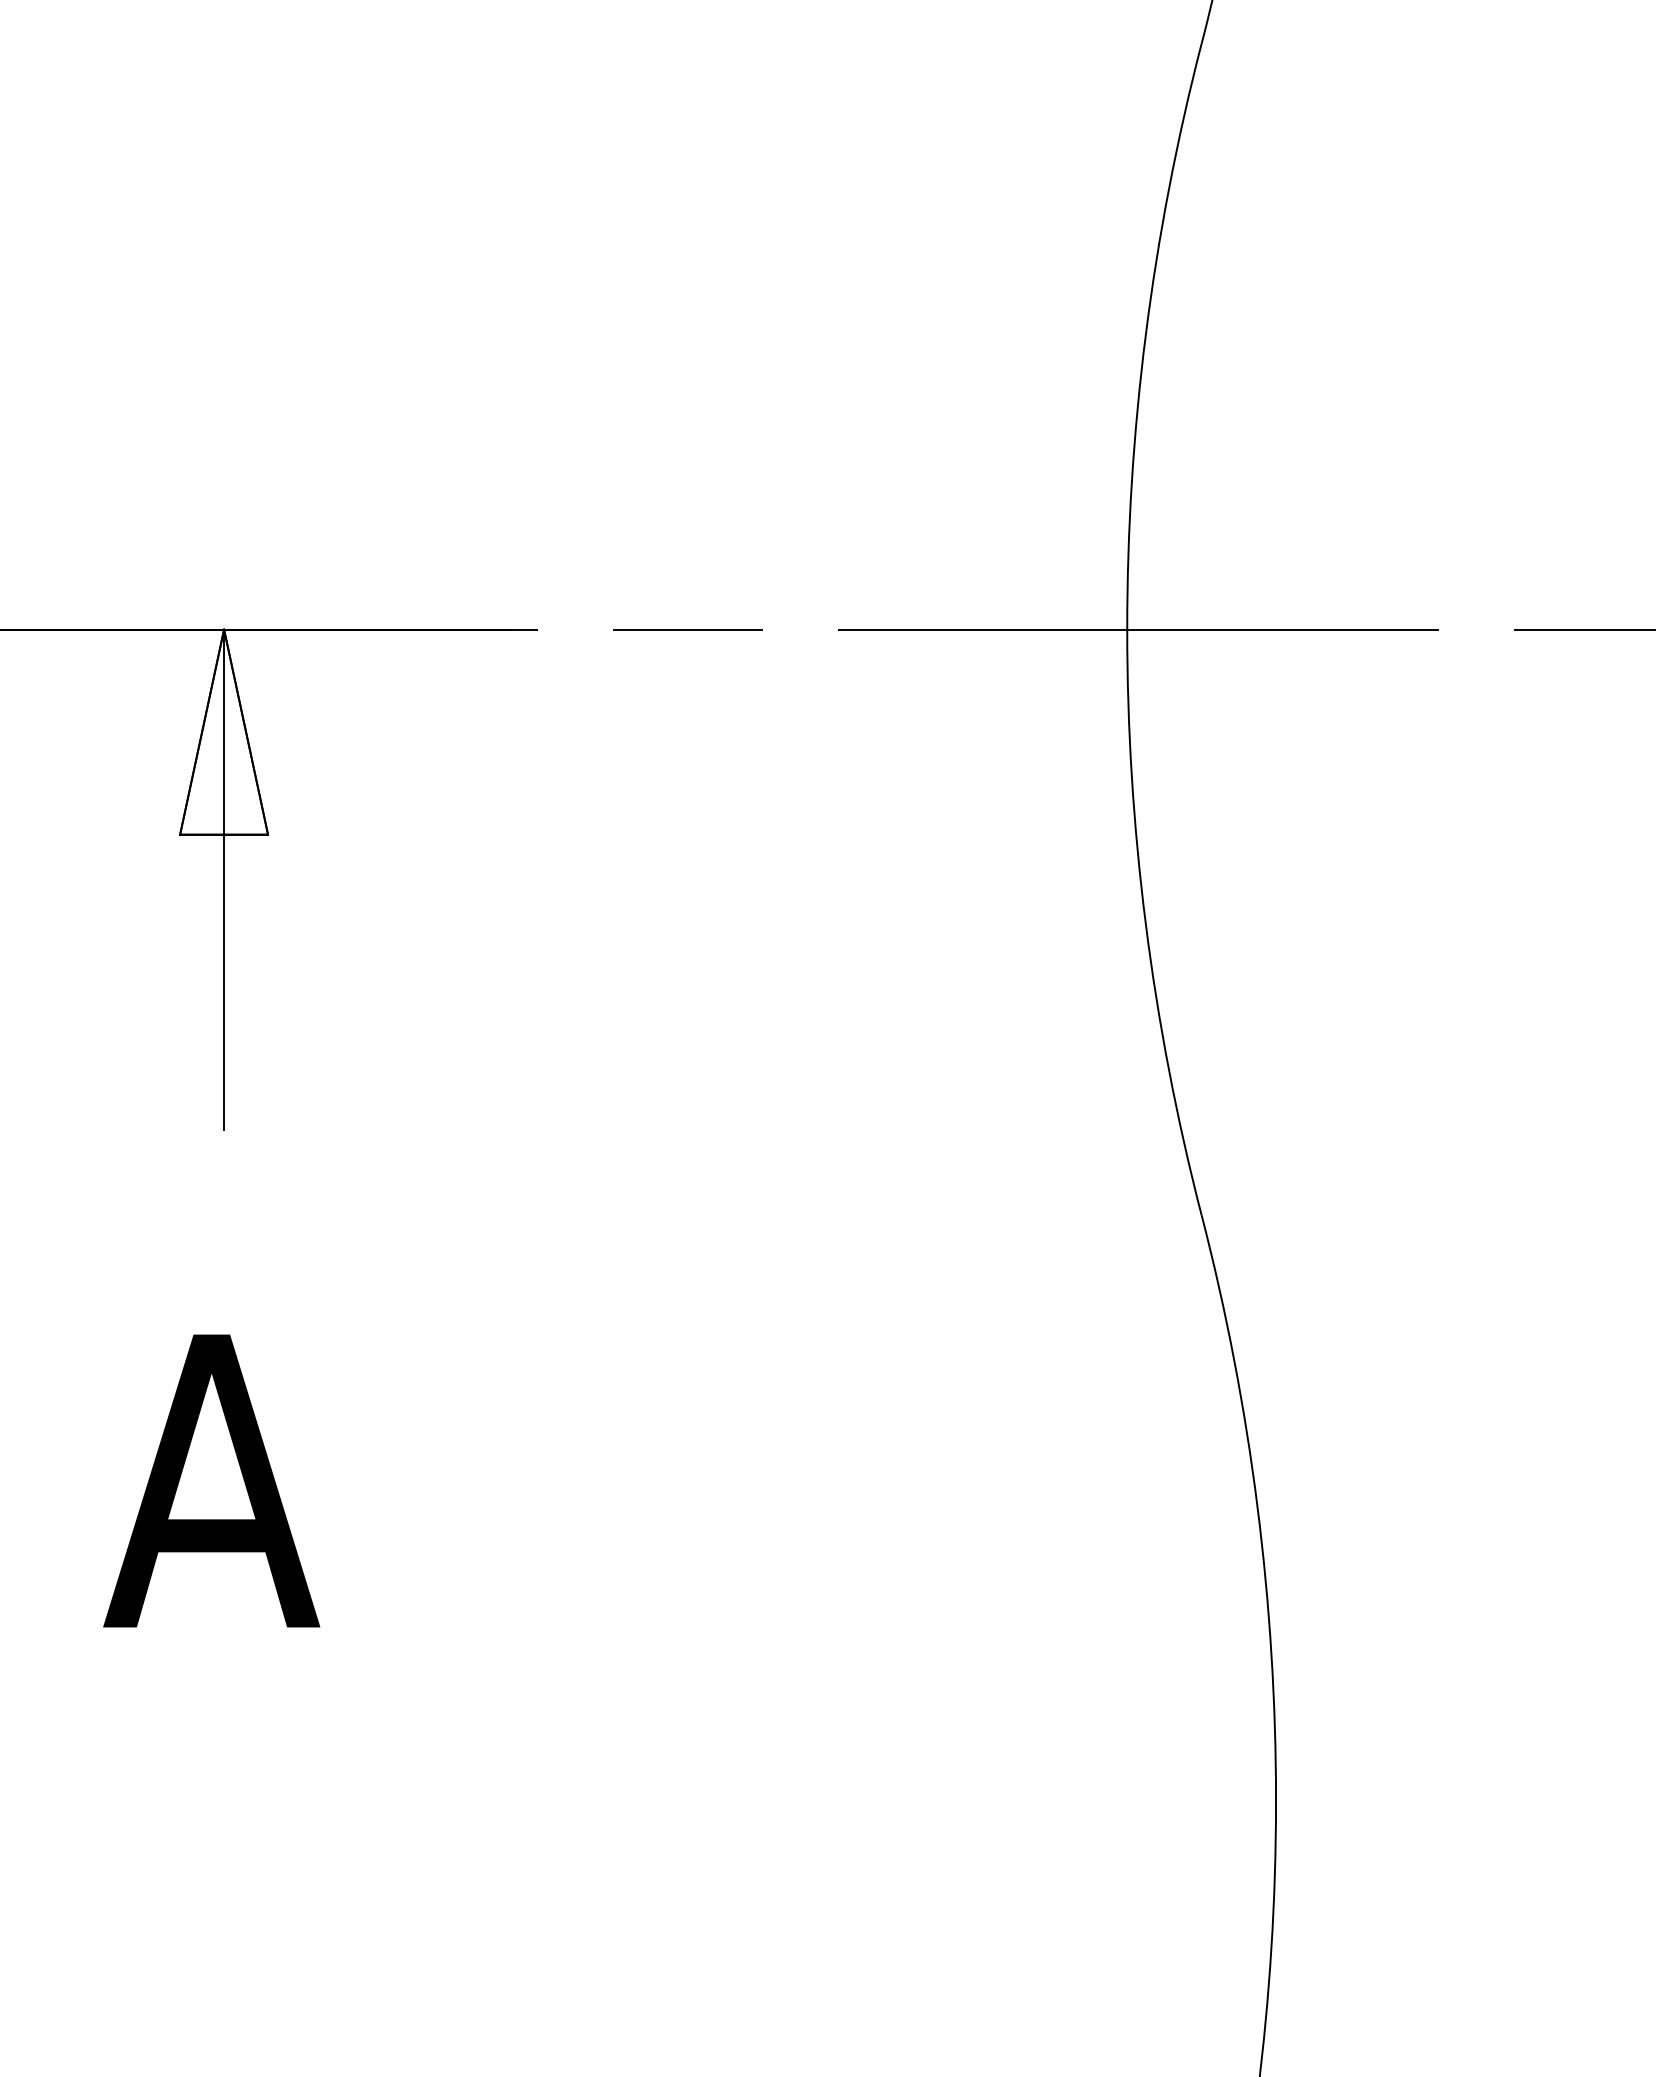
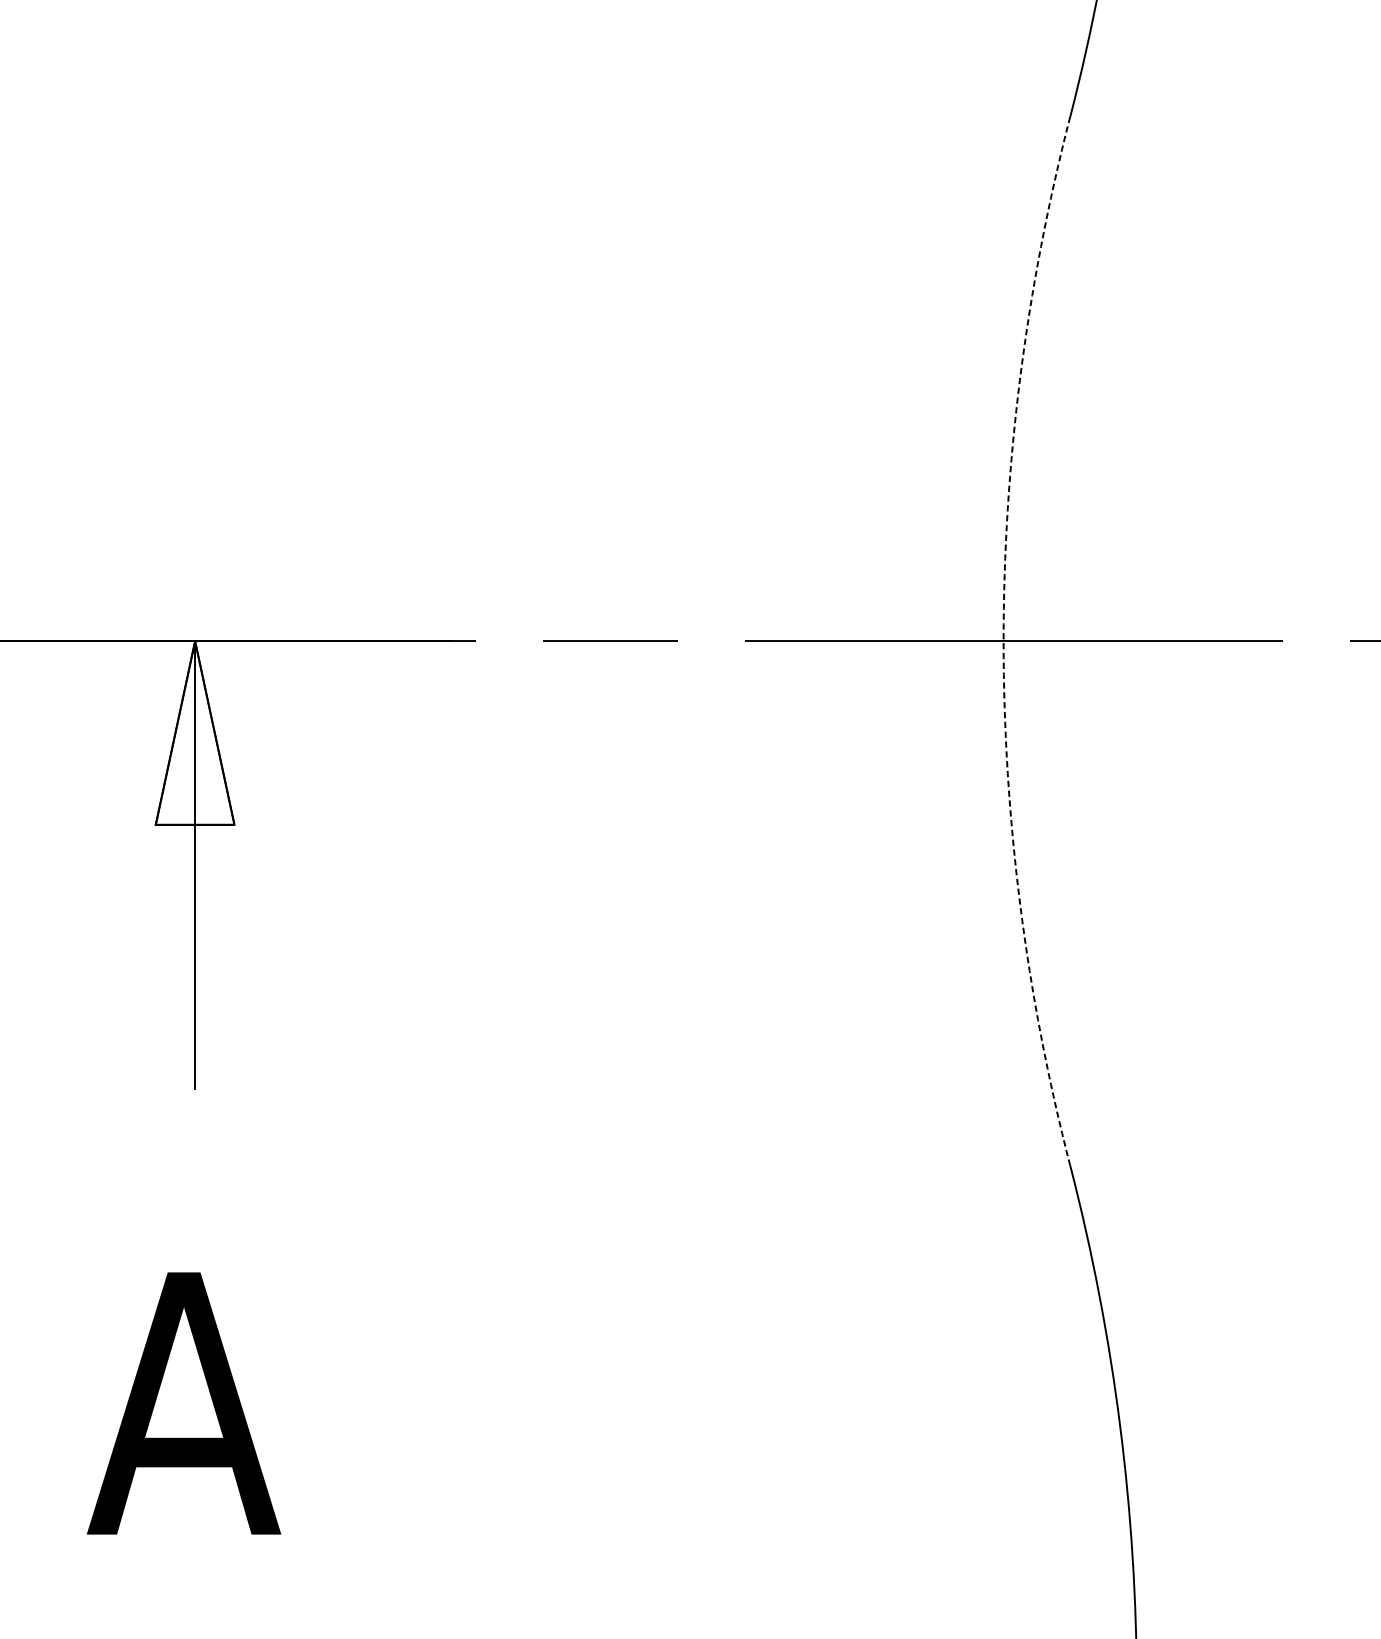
arc: (1127, 629) -> (1003, 641), solid -> dashed

